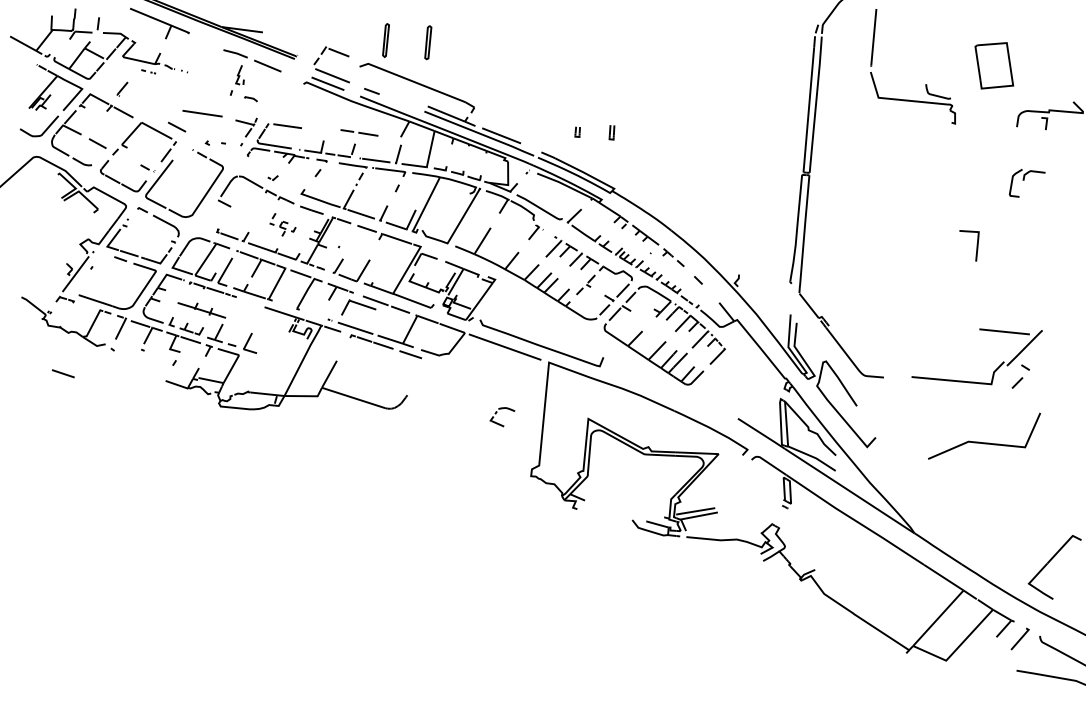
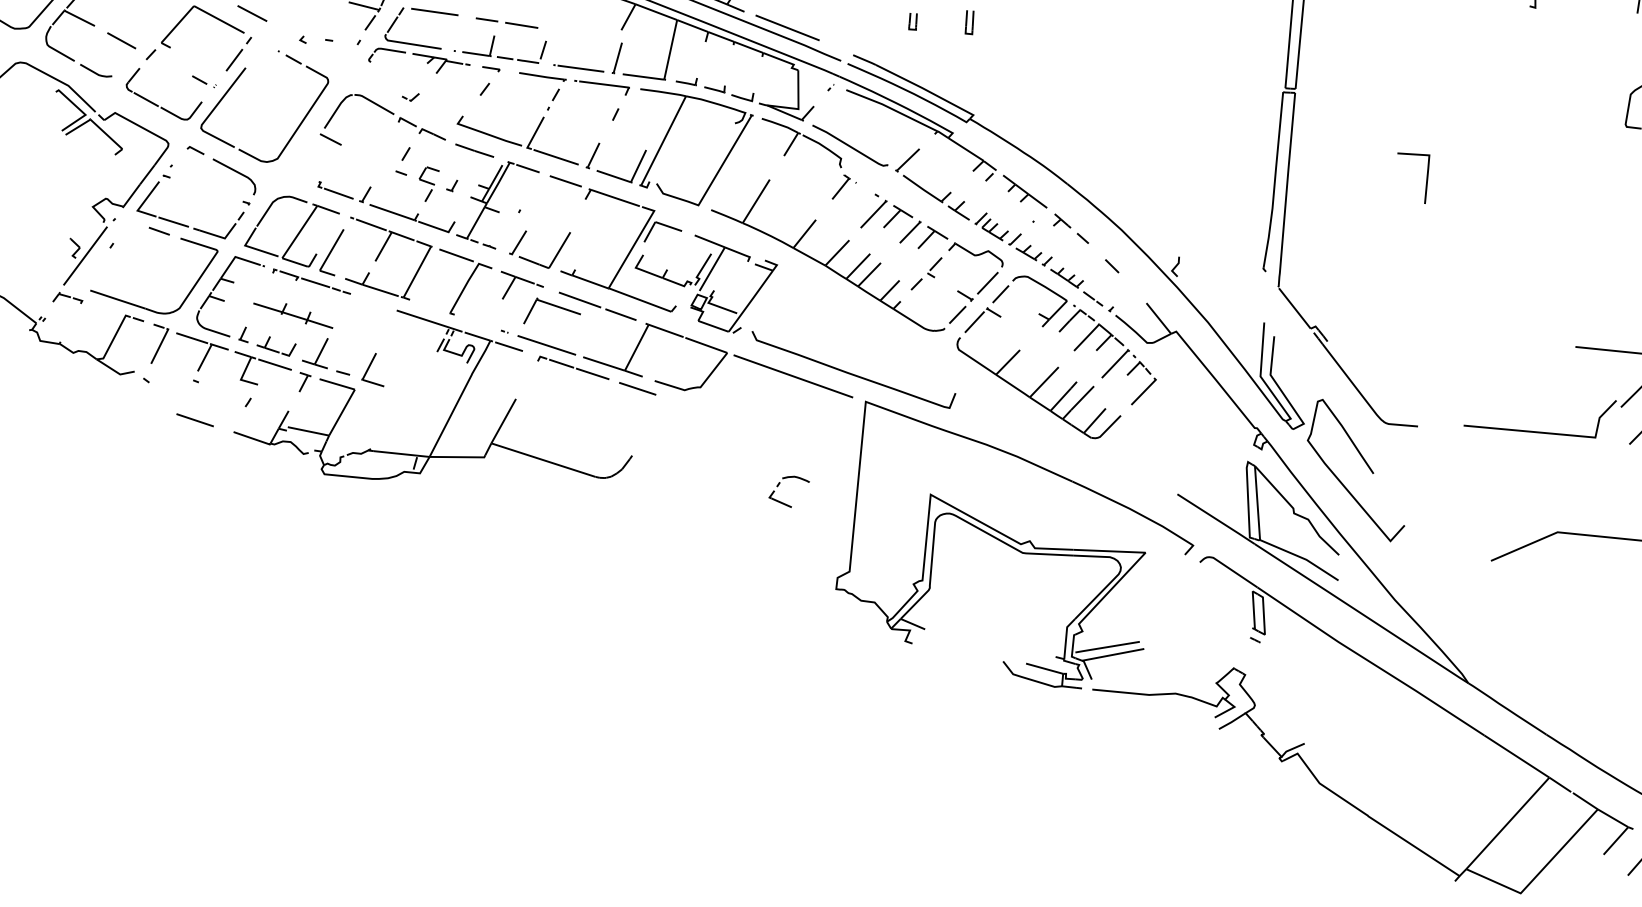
line: (359, 132) -> (507, 22), moved
part: (282, 224) -> (426, 174), size x1.43
line: (976, 245) -> (1425, 177), moved
line: (62, 373) -> (193, 419), moved

